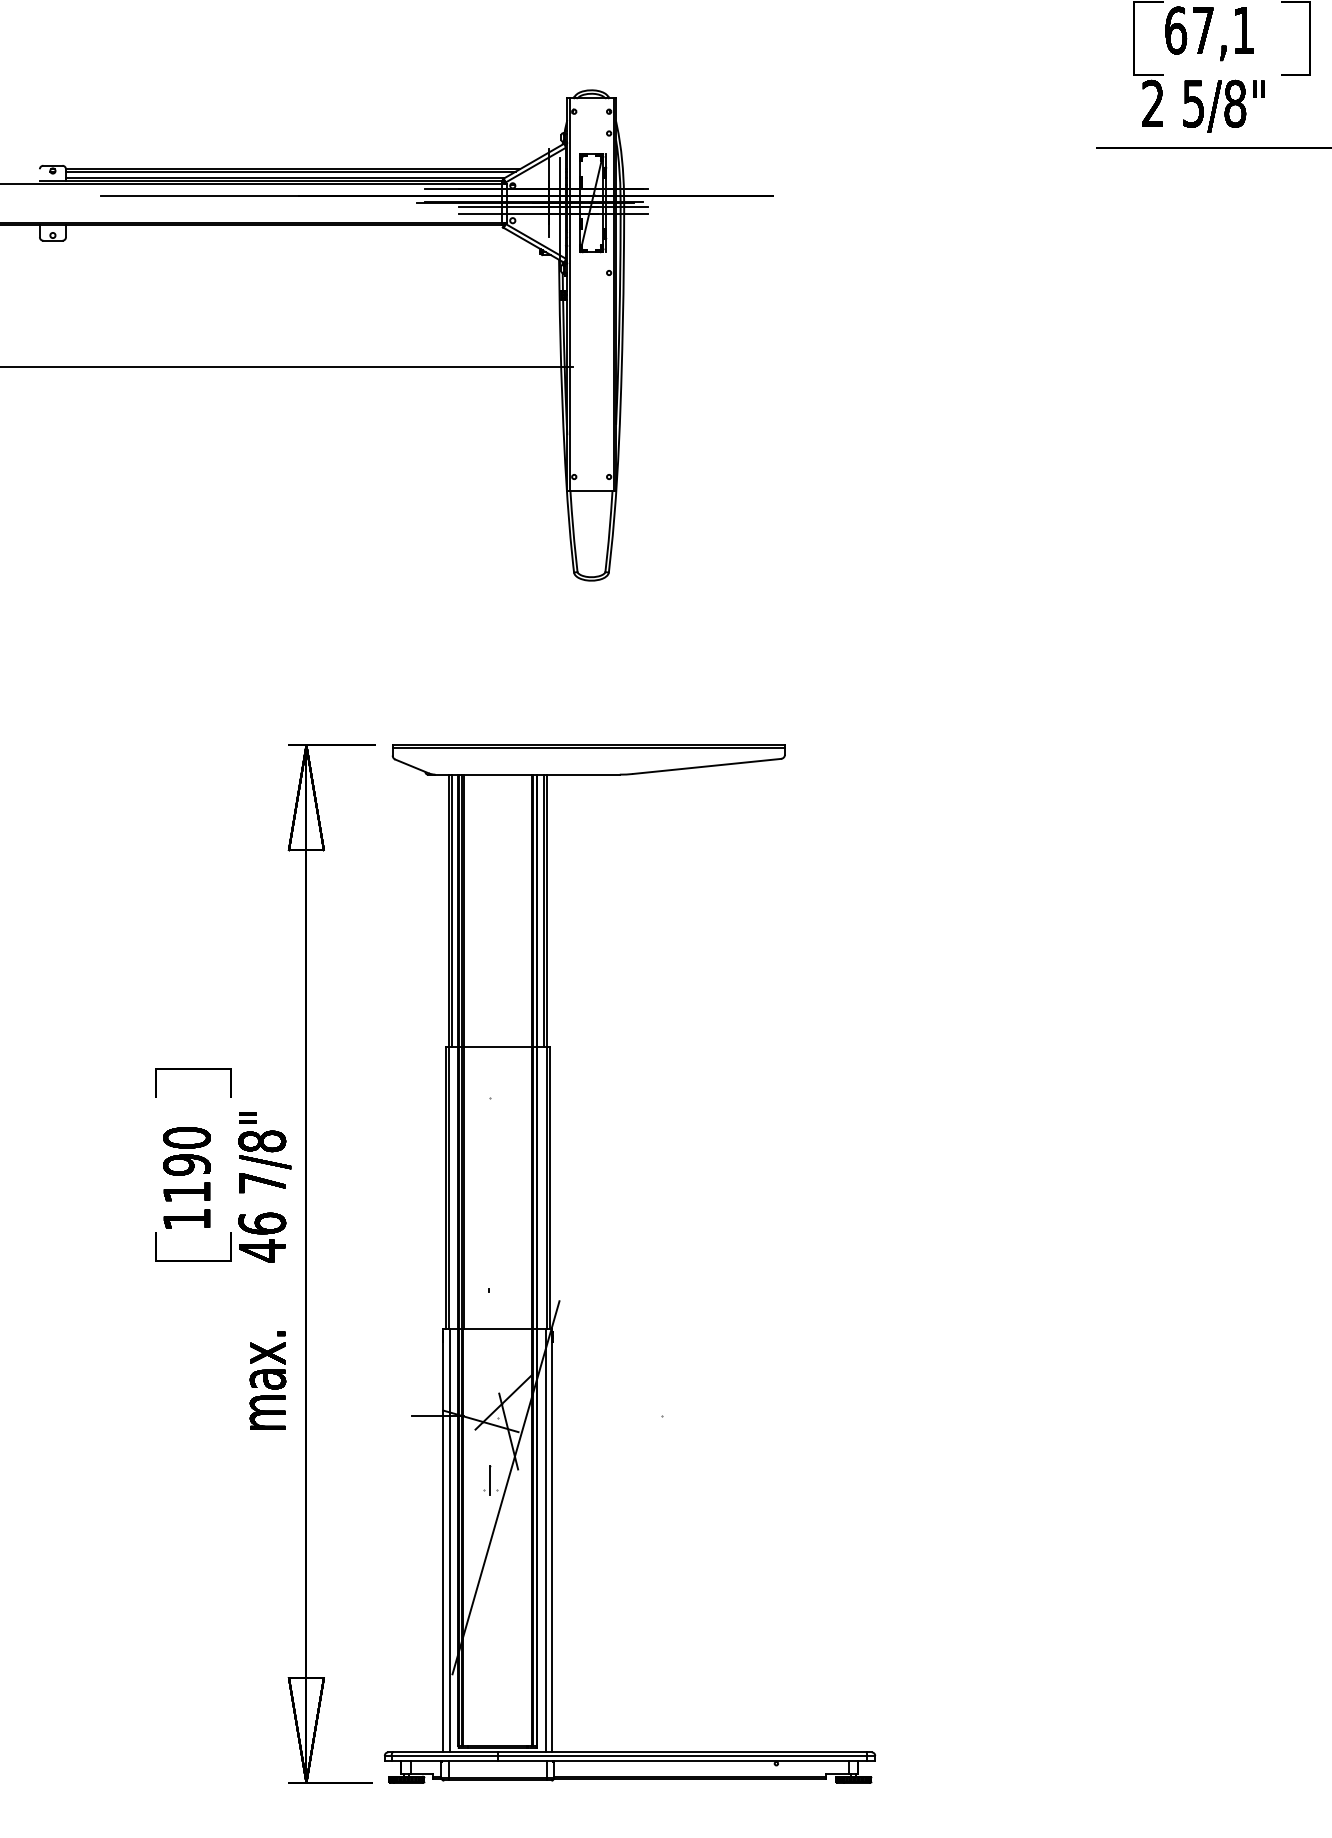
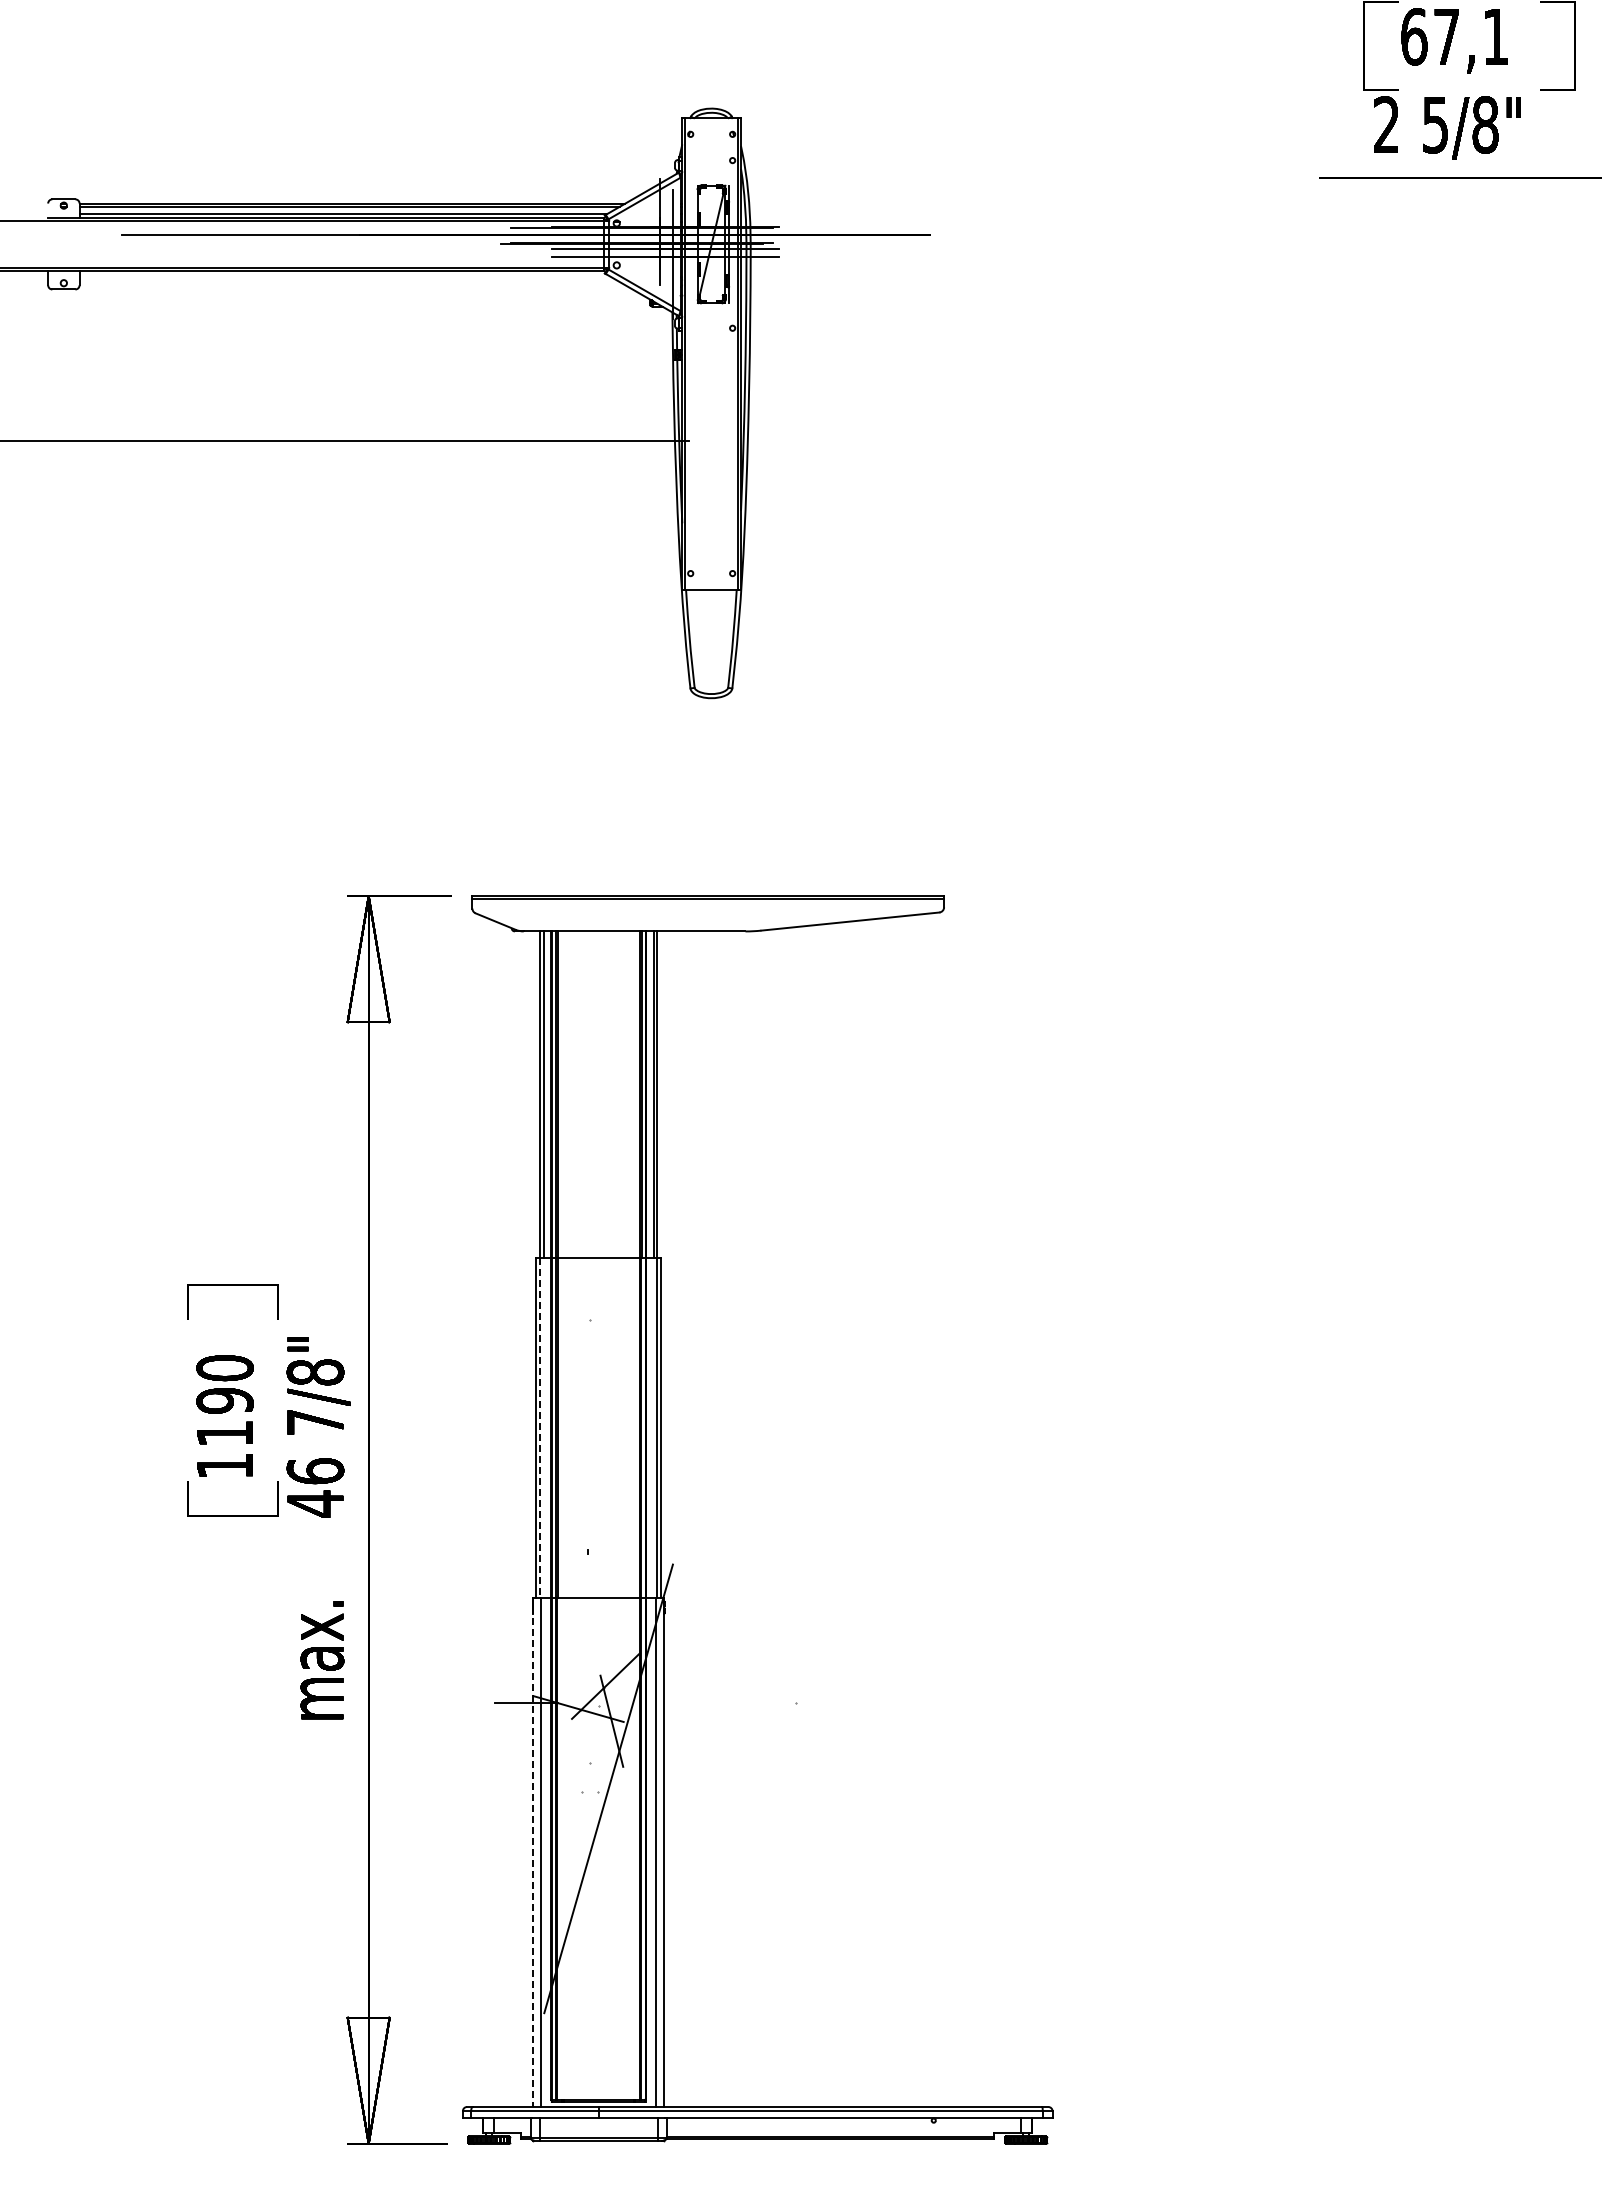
line: (449, 1188) -> (540, 1428), solid -> dashed
line: (490, 1479) -> (589, 1779), removed
line: (443, 1544) -> (533, 1857), solid -> dashed

